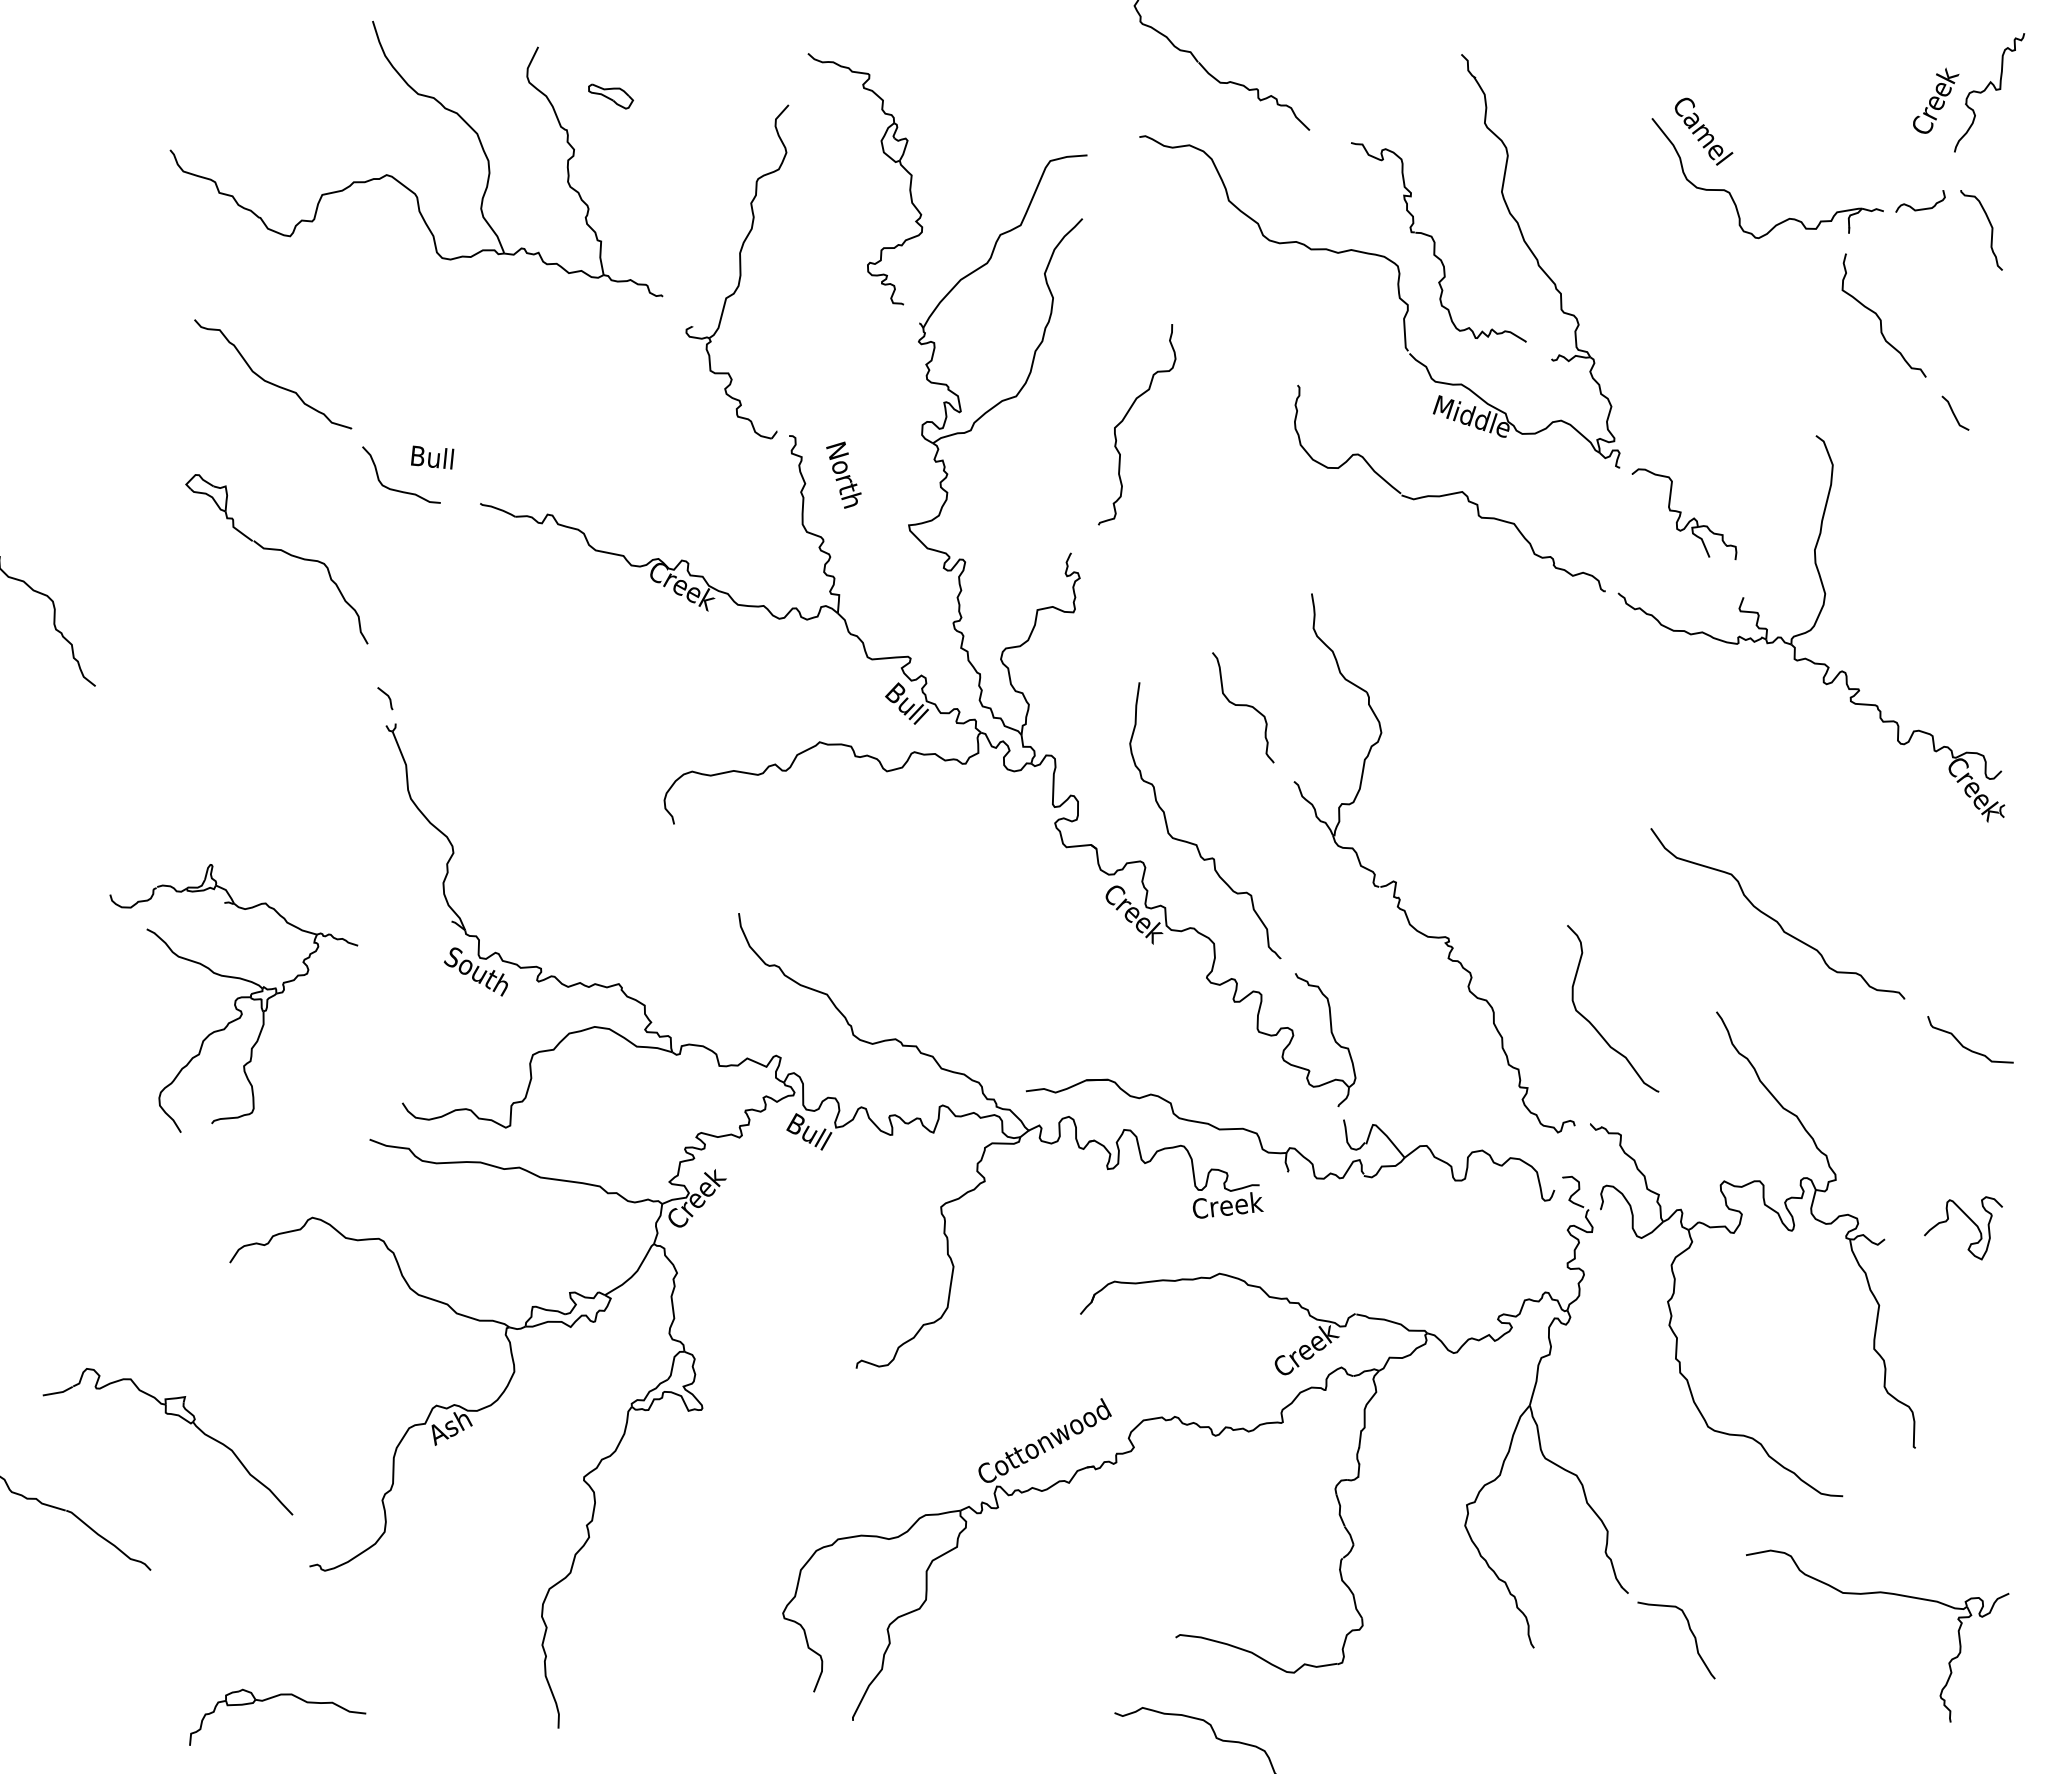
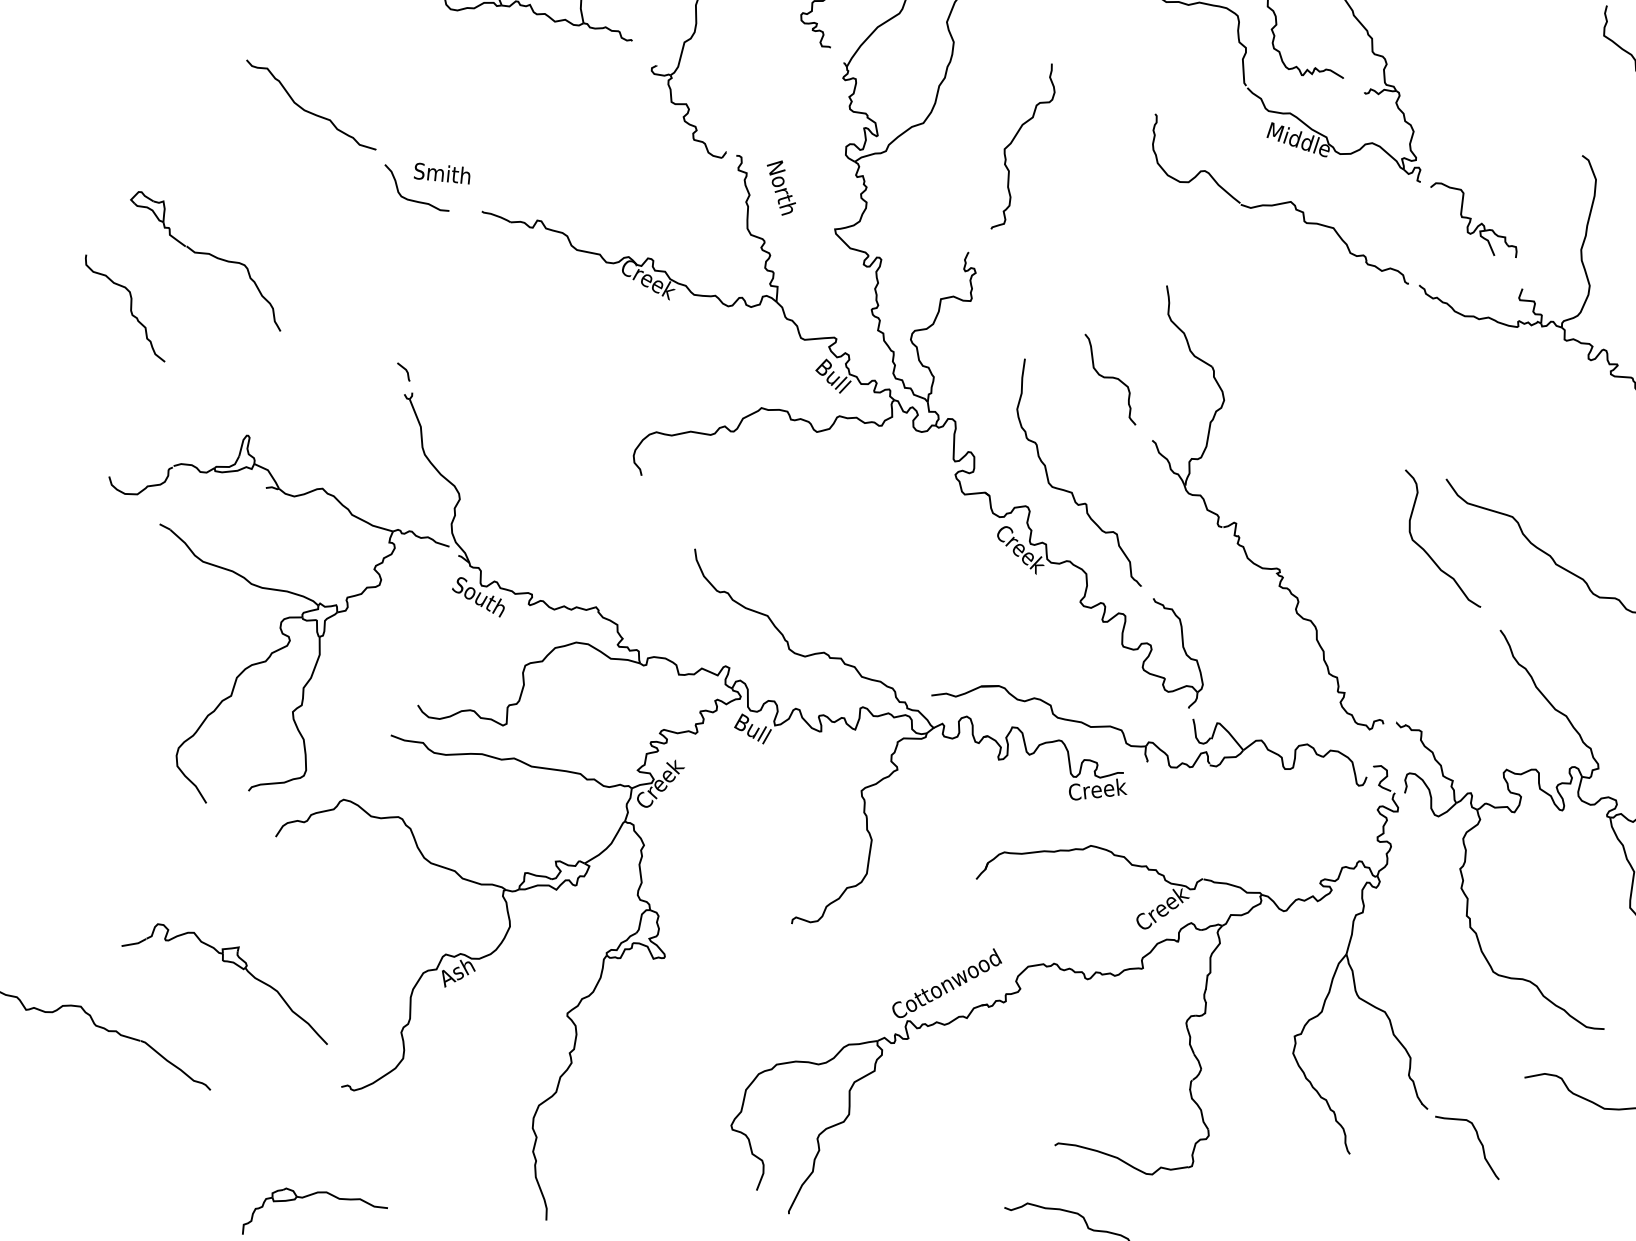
text: (431, 457) -> (441, 173), Bull -> Smith
part: (276, 550) -> (205, 254), moved
part: (233, 998) -> (278, 619), size x1.67
curve: (1592, 1023) -> (1426, 550), moved

